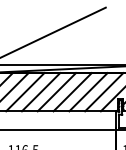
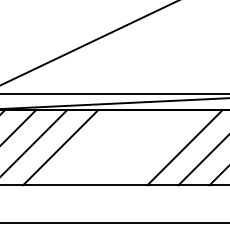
line: (40, 92) -> (90, 148), removed
line: (56, 92) -> (122, 148), removed
line: (72, 92) -> (153, 148), removed

